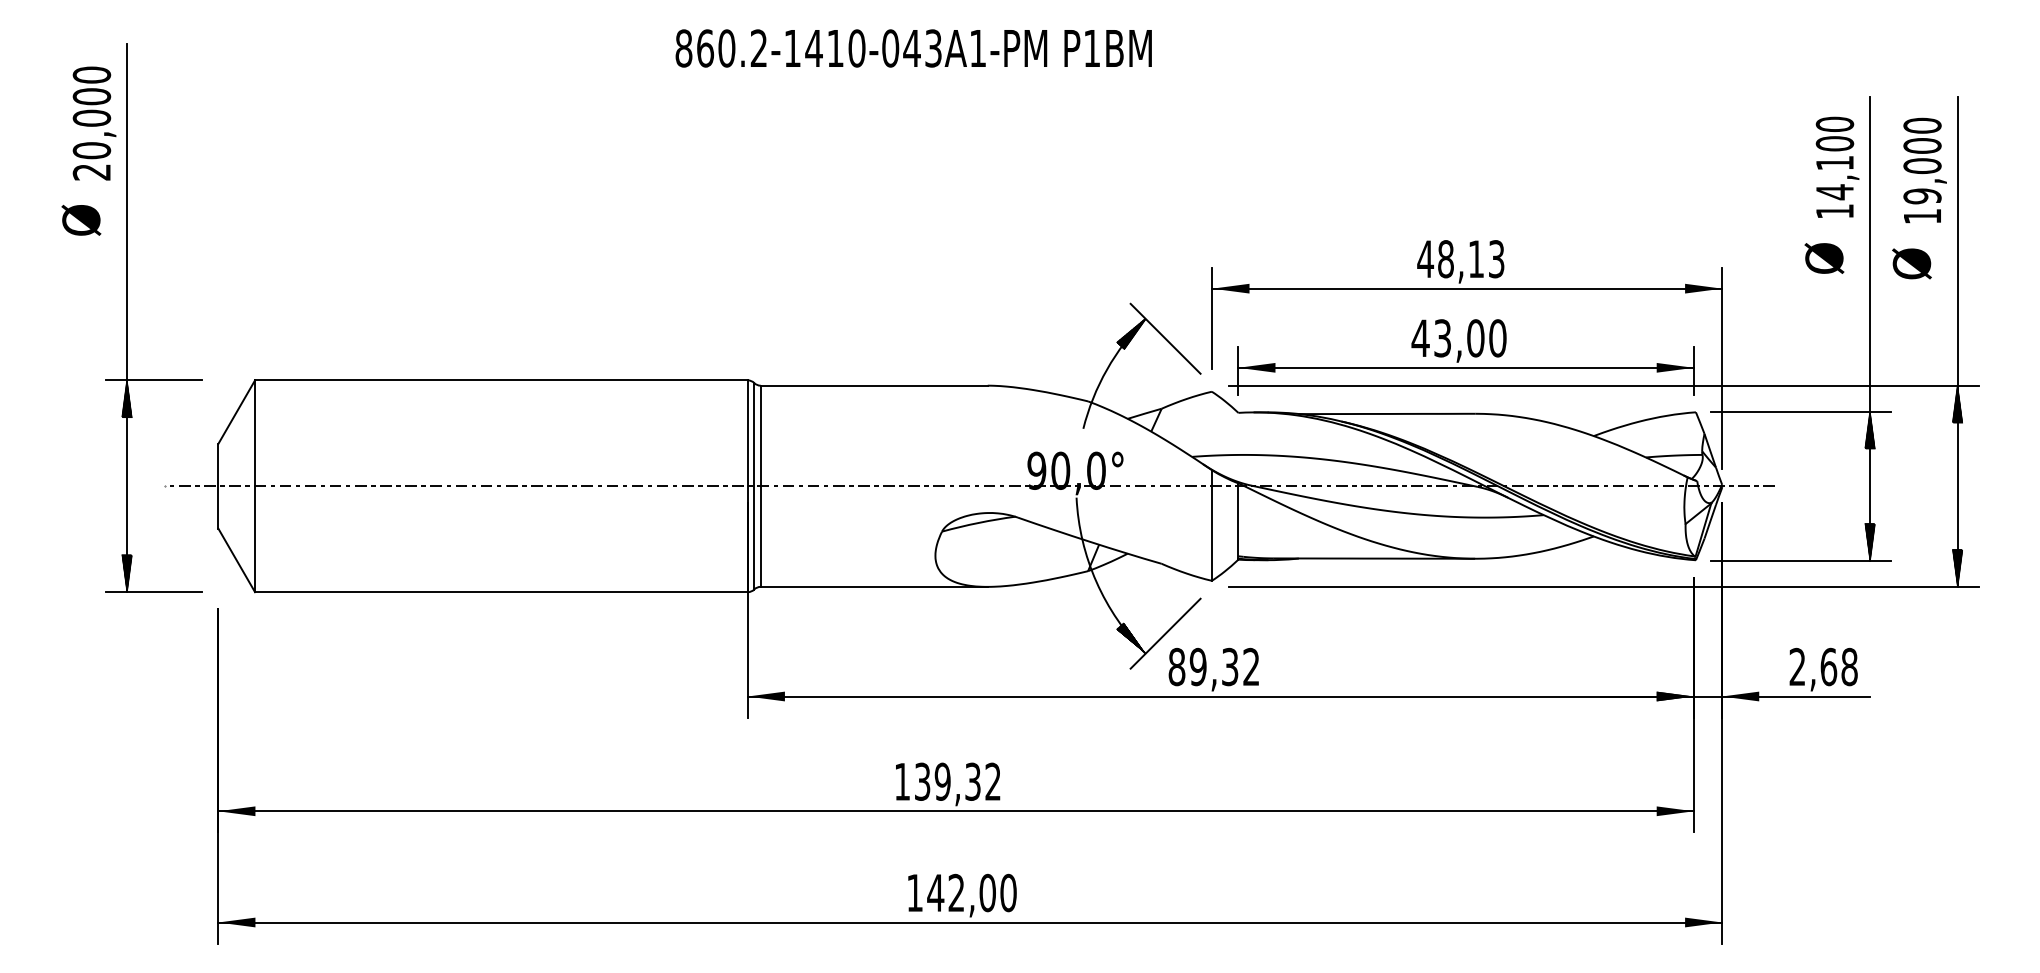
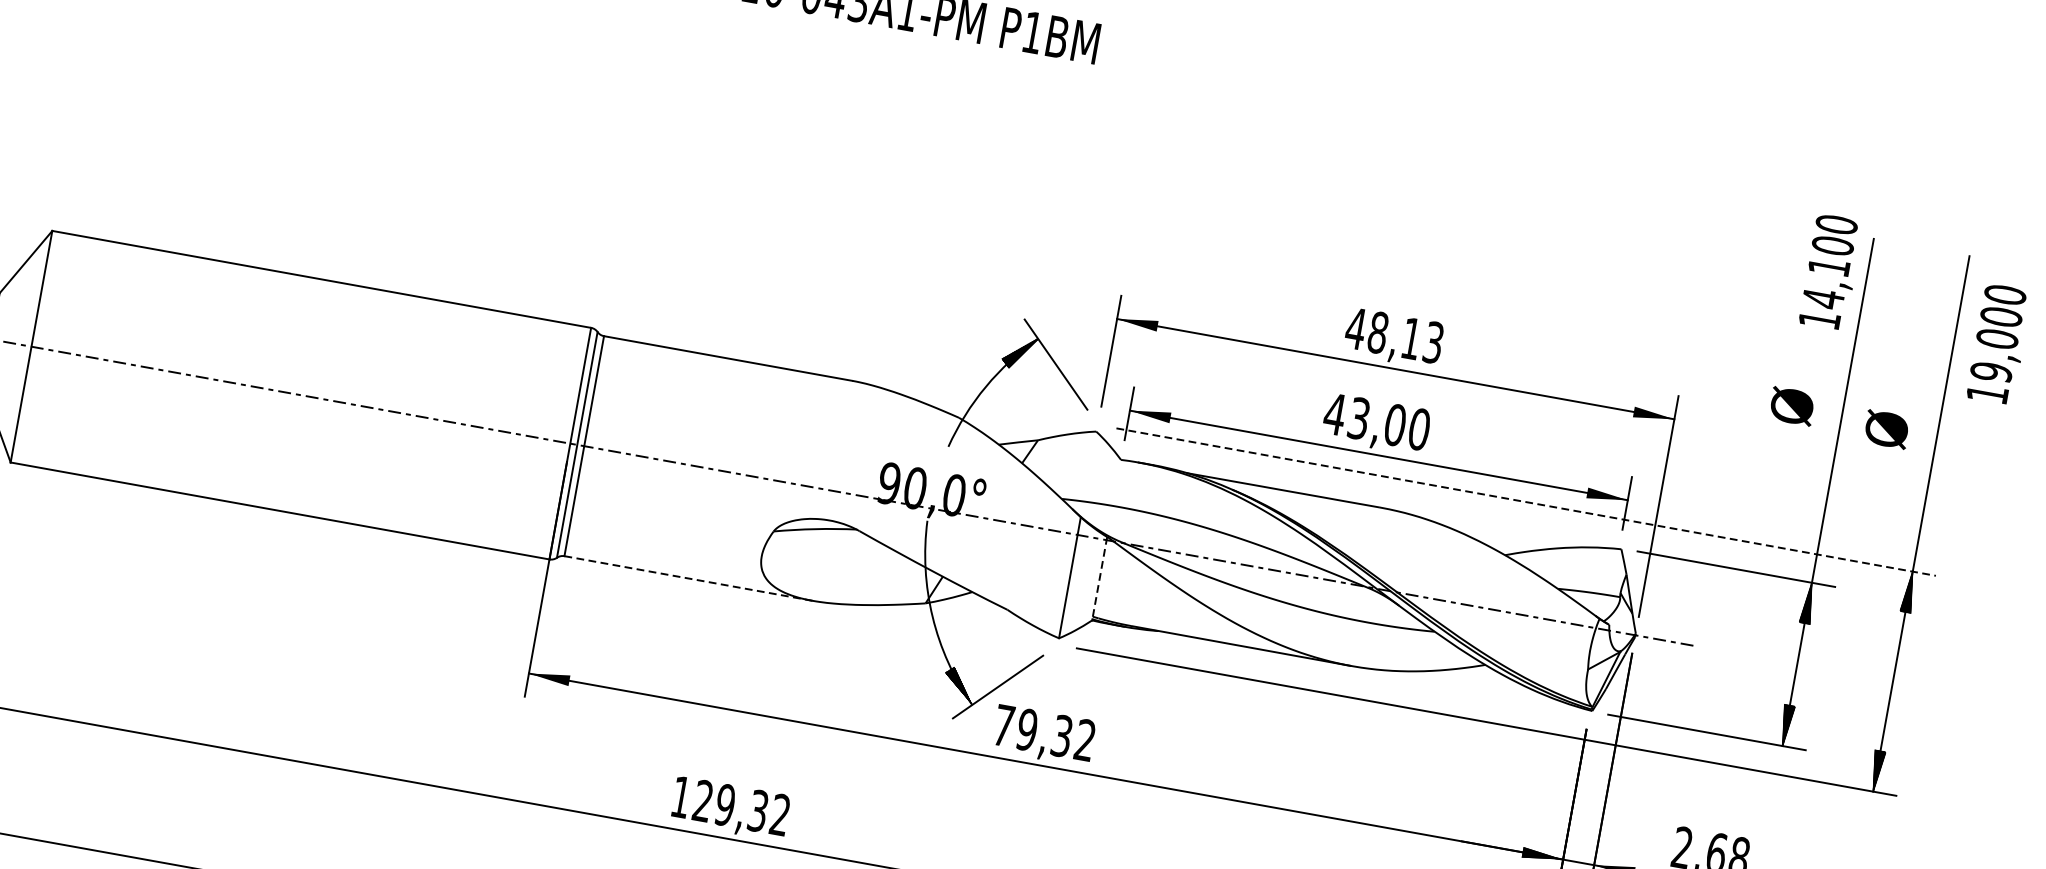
text: (1837, 166) -> (1831, 271), moved
text: (1924, 170) -> (1998, 344), moved
line: (1604, 385) -> (1526, 501), solid -> dashed
line: (1238, 521) -> (1099, 578), solid -> dashed
line: (874, 586) -> (689, 578), solid -> dashed
text: (1176, 666) -> (1003, 725), 89,32 -> 79,32
text: (922, 781) -> (703, 800), 139,32 -> 129,32

